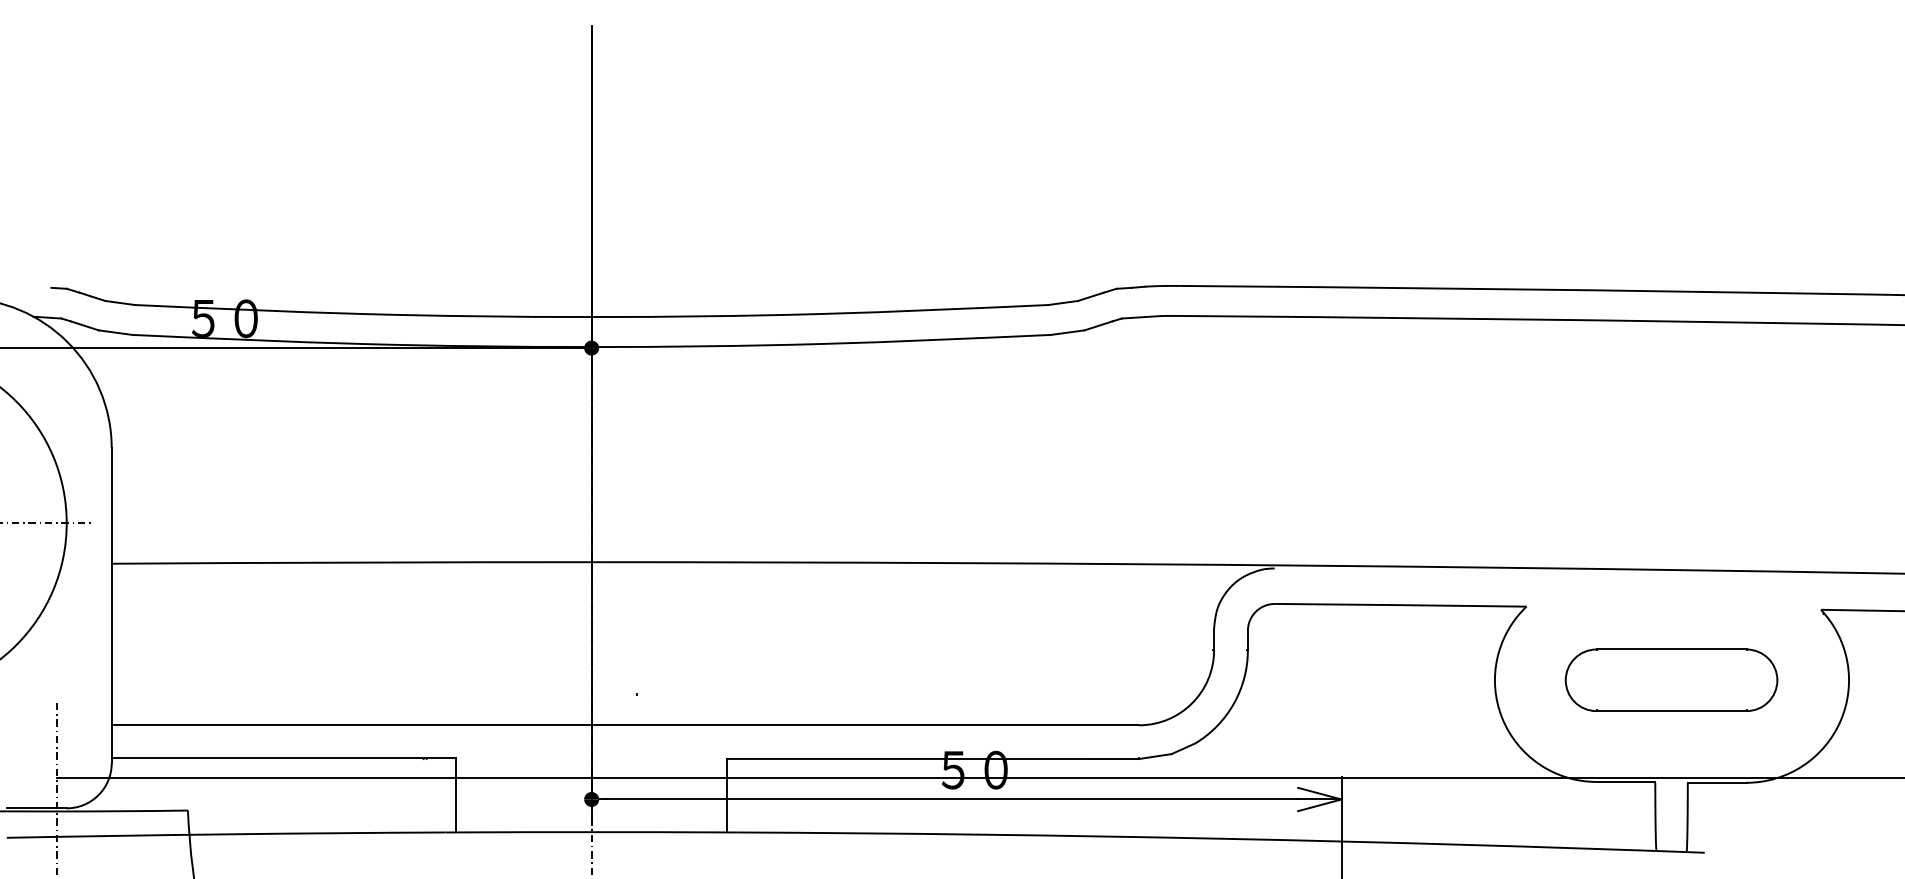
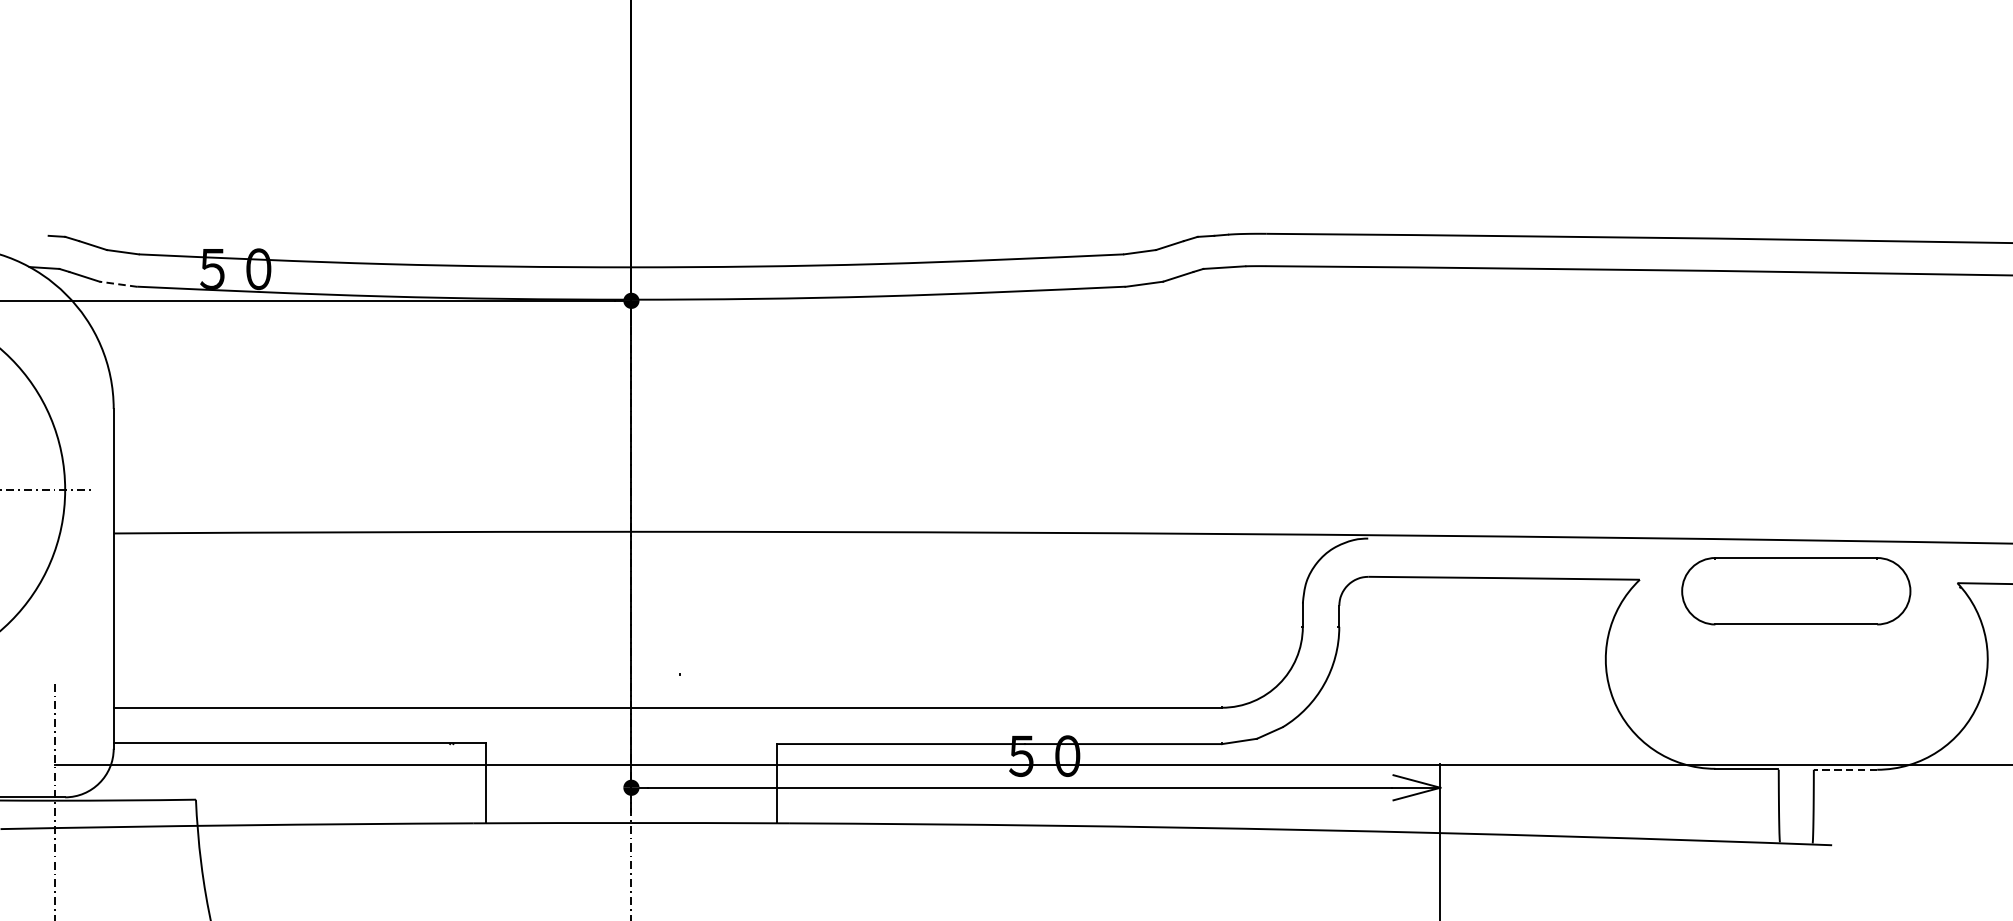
line: (116, 332) -> (118, 284), solid -> dashed
part: (1671, 679) -> (1796, 590), moved
line: (1716, 782) -> (1844, 769), solid -> dashed

